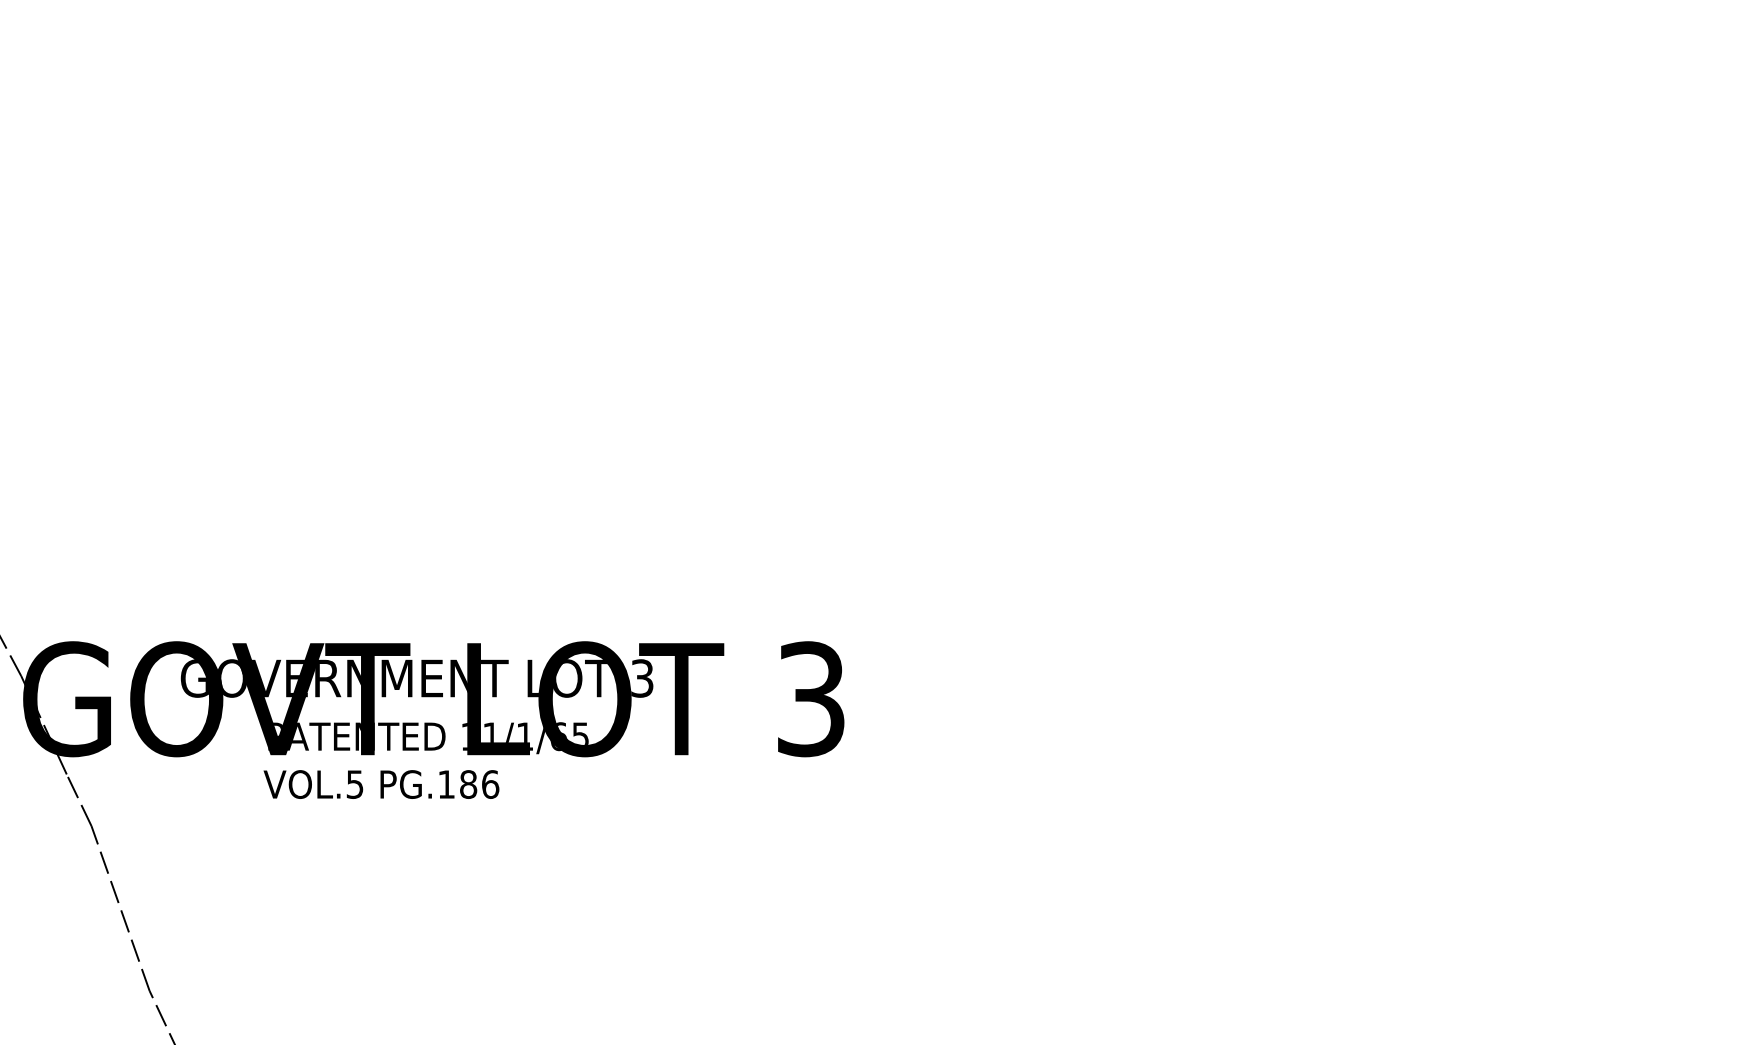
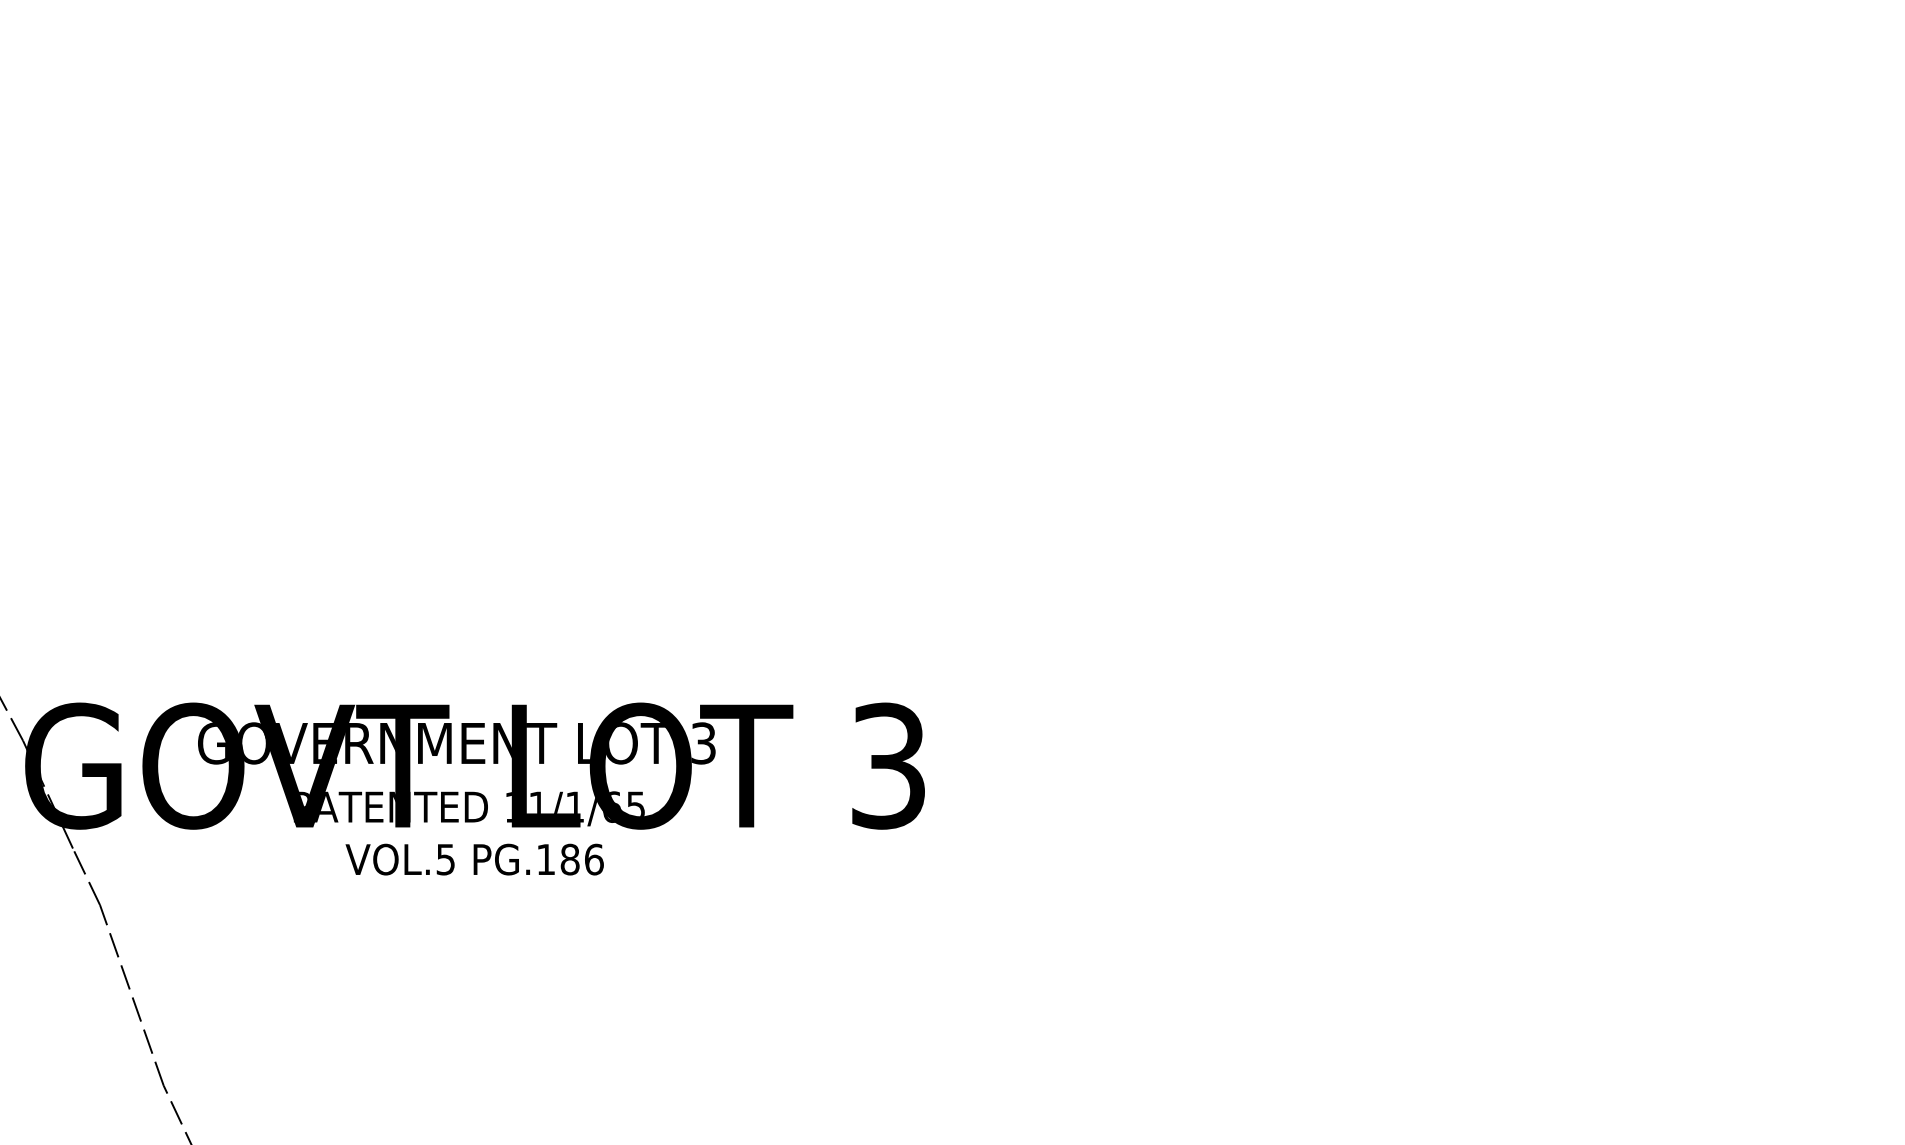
text: (381, 784) -> (474, 859), moved

